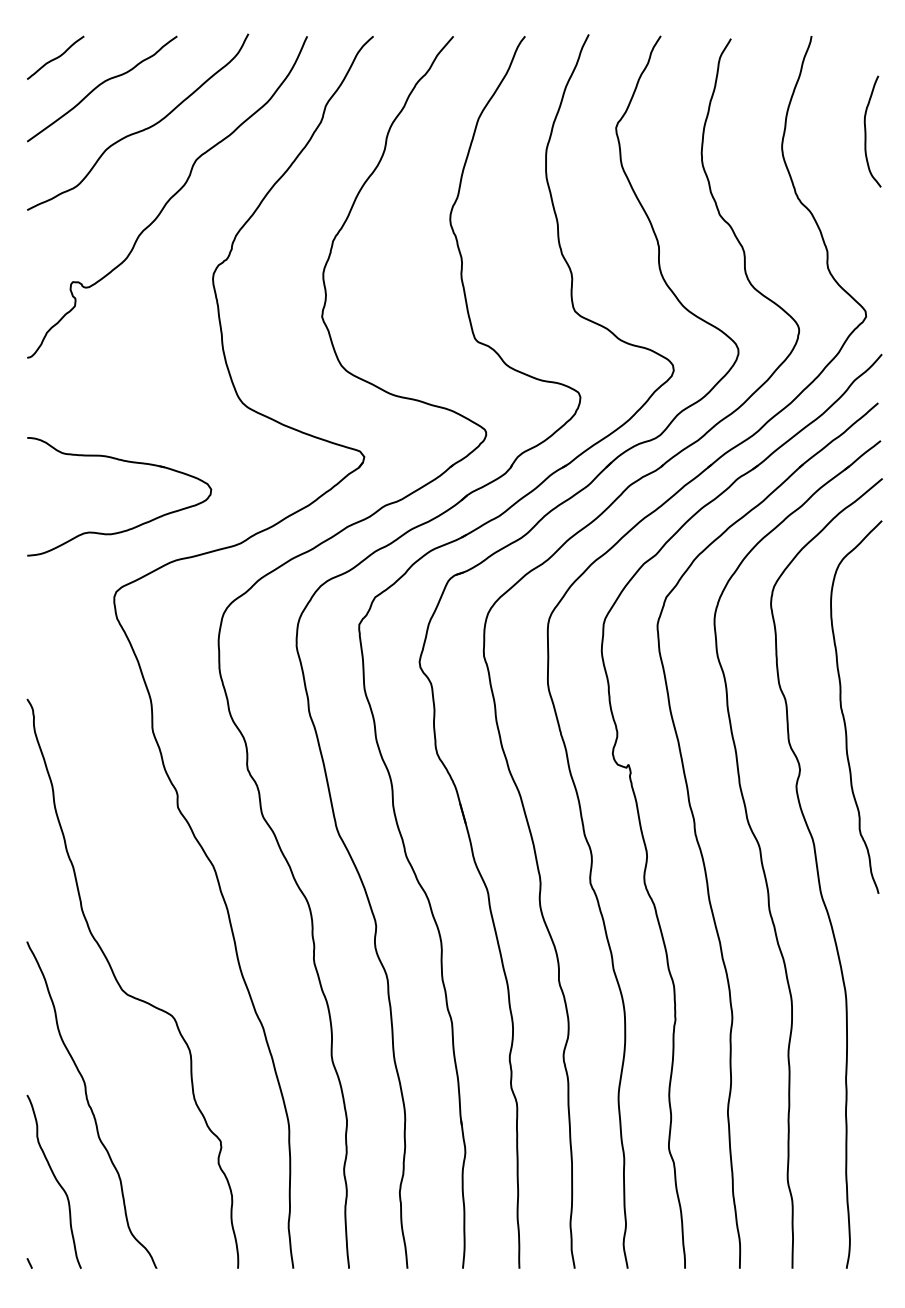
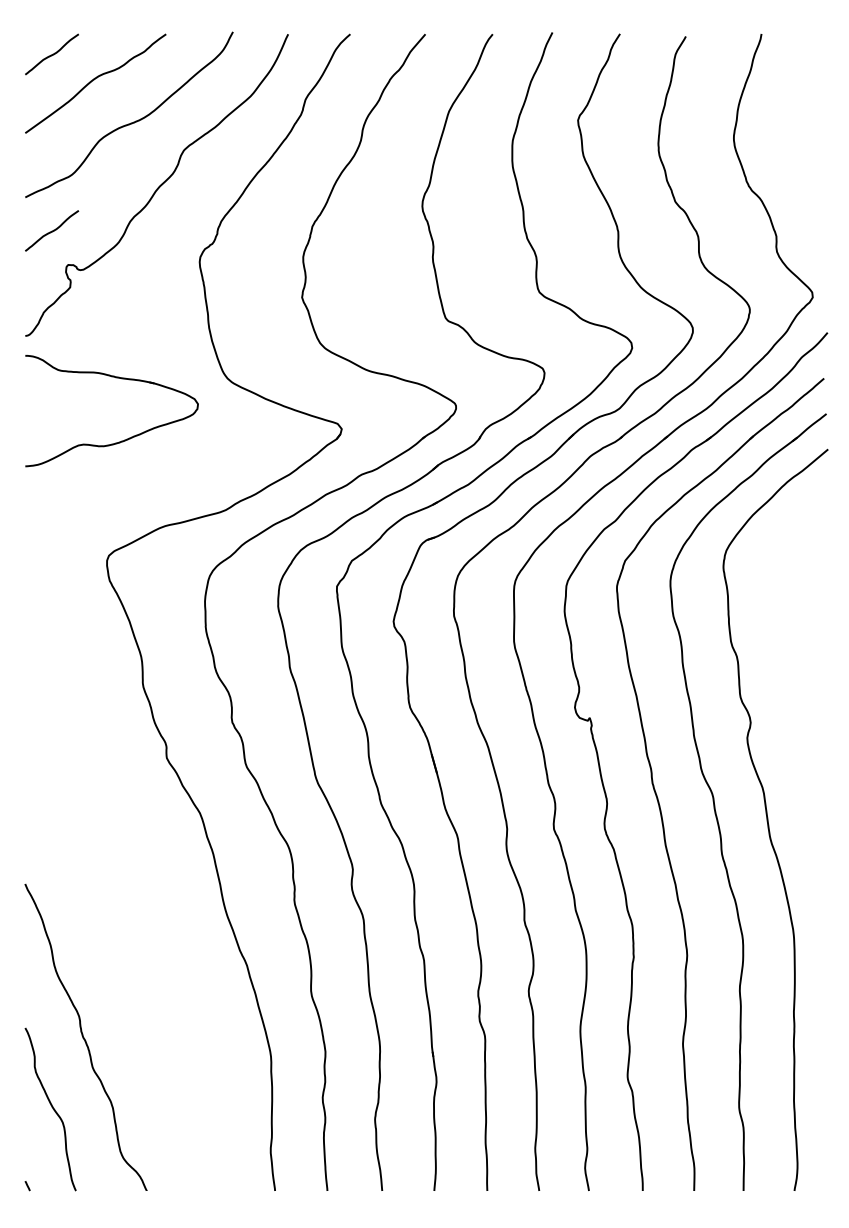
curve: (866, 131) -> (813, 123), removed
curve: (55, 245) -> (51, 230), added
part: (129, 528) -> (121, 440), moved
curve: (842, 708) -> (790, 665), removed
curve: (124, 990) -> (116, 929), removed

